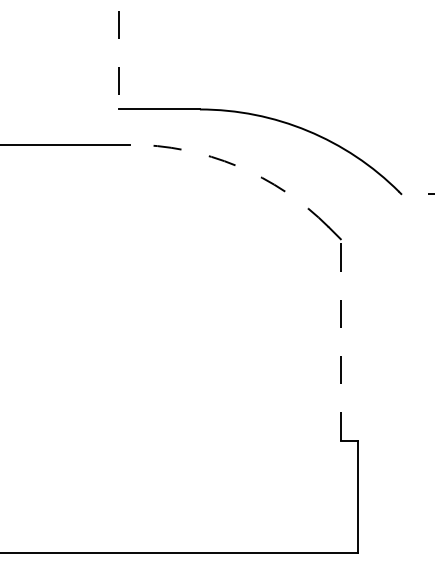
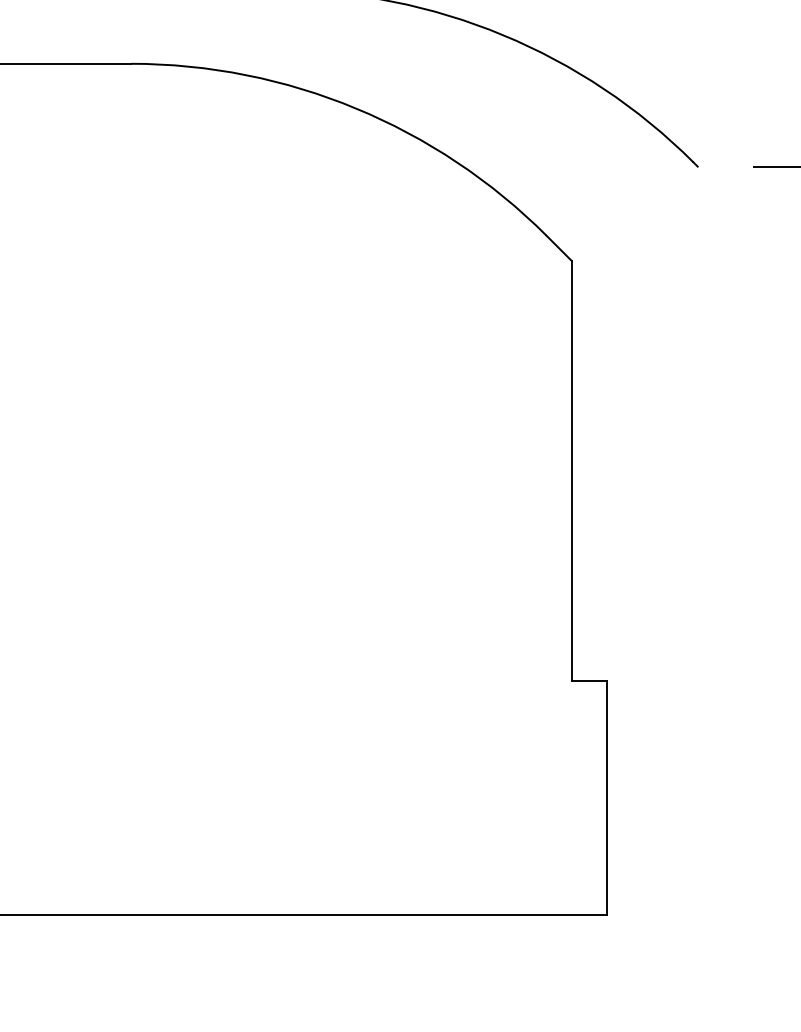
arc: (237, 166) -> (356, 109), dashed -> solid
line: (340, 339) -> (570, 469), dashed -> solid

